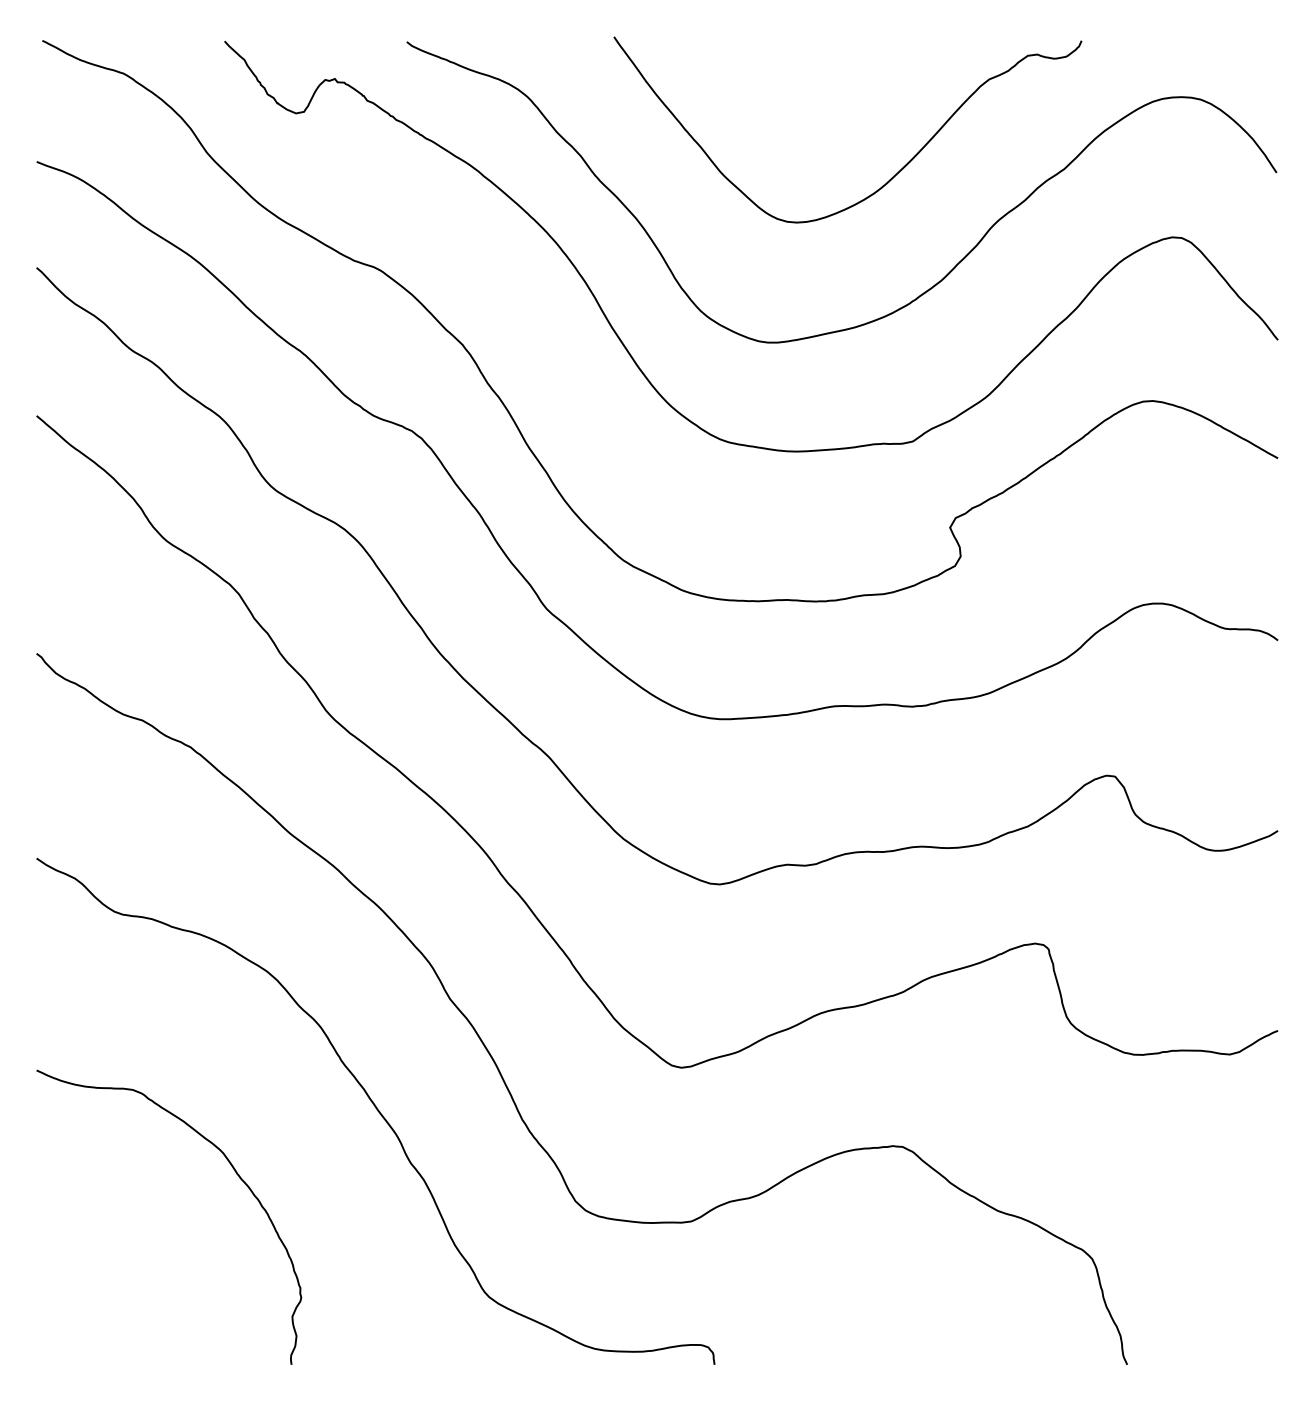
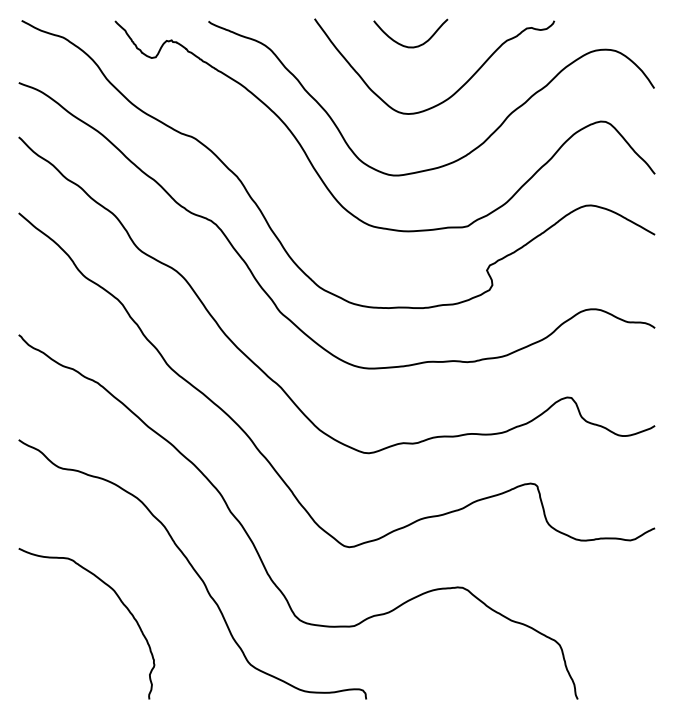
curve: (793, 88) -> (406, 45), added

